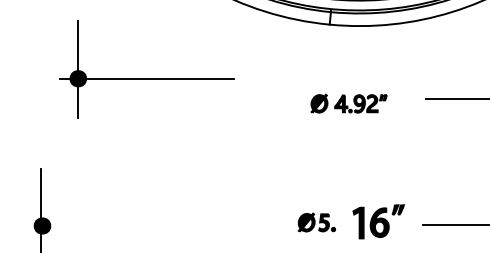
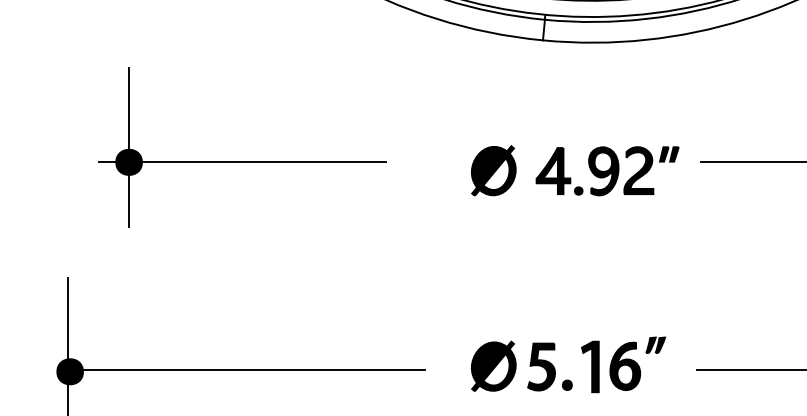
part: (146, 78) -> (241, 161), moved
part: (348, 103) -> (573, 170), size x1.67
part: (316, 222) -> (521, 366), size x1.67
line: (149, 224) -> (246, 369), added

